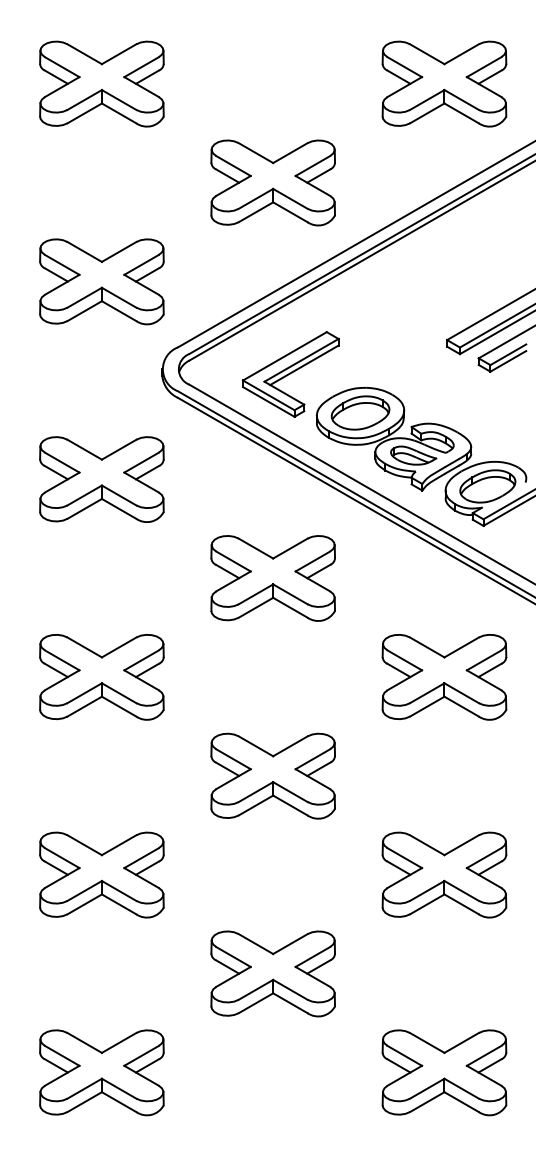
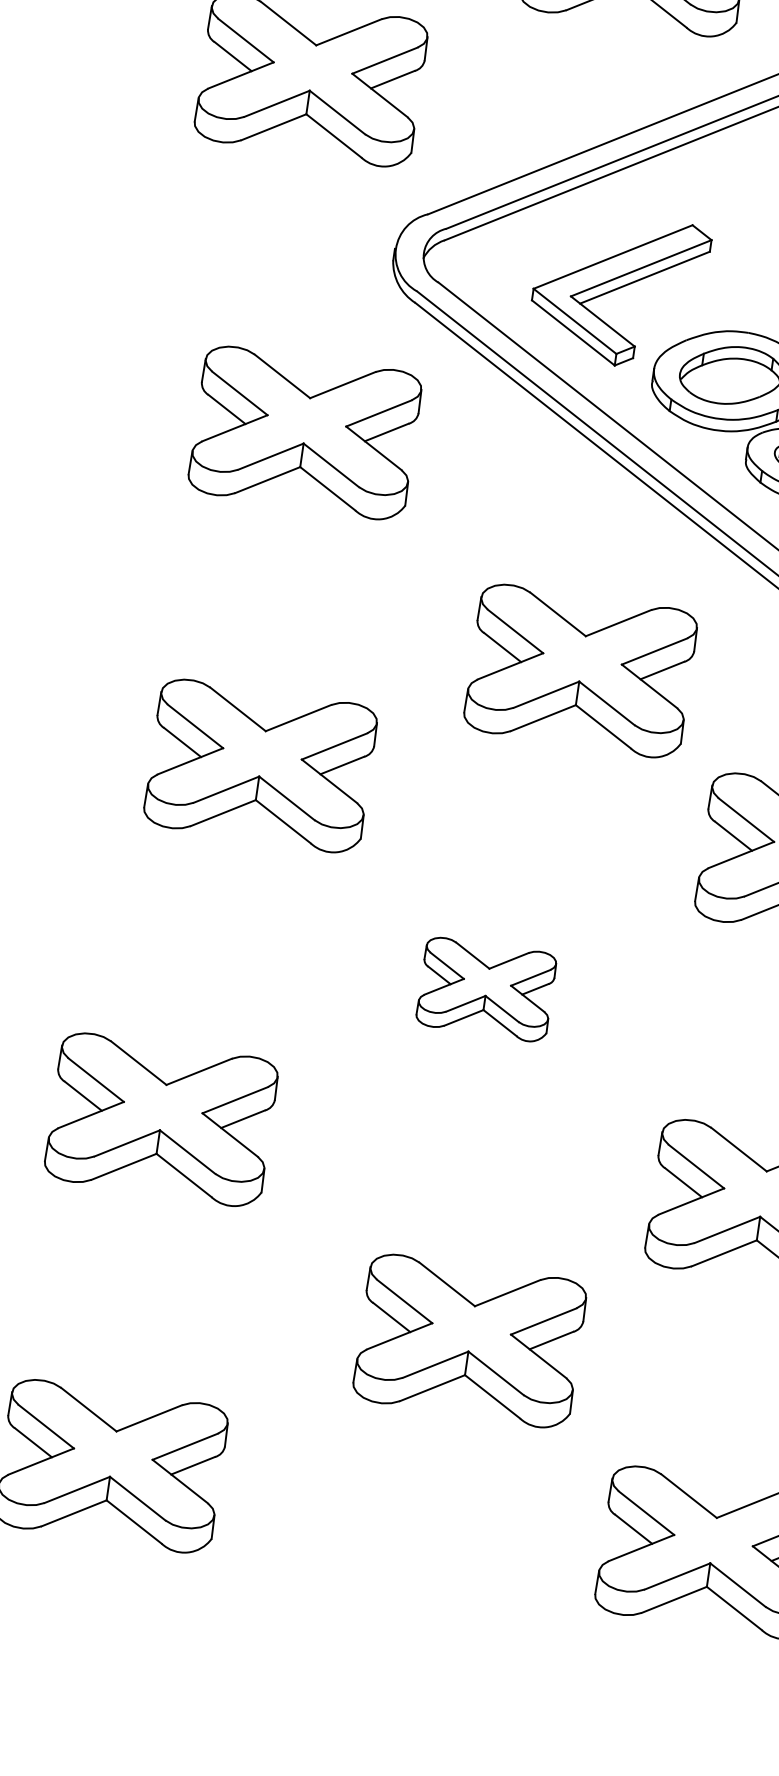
part: (101, 479) -> (304, 432), moved
part: (272, 578) -> (579, 671), moved
part: (101, 677) -> (259, 766), moved
part: (272, 775) -> (485, 988), size x0.6
part: (272, 973) -> (468, 1340), moved

